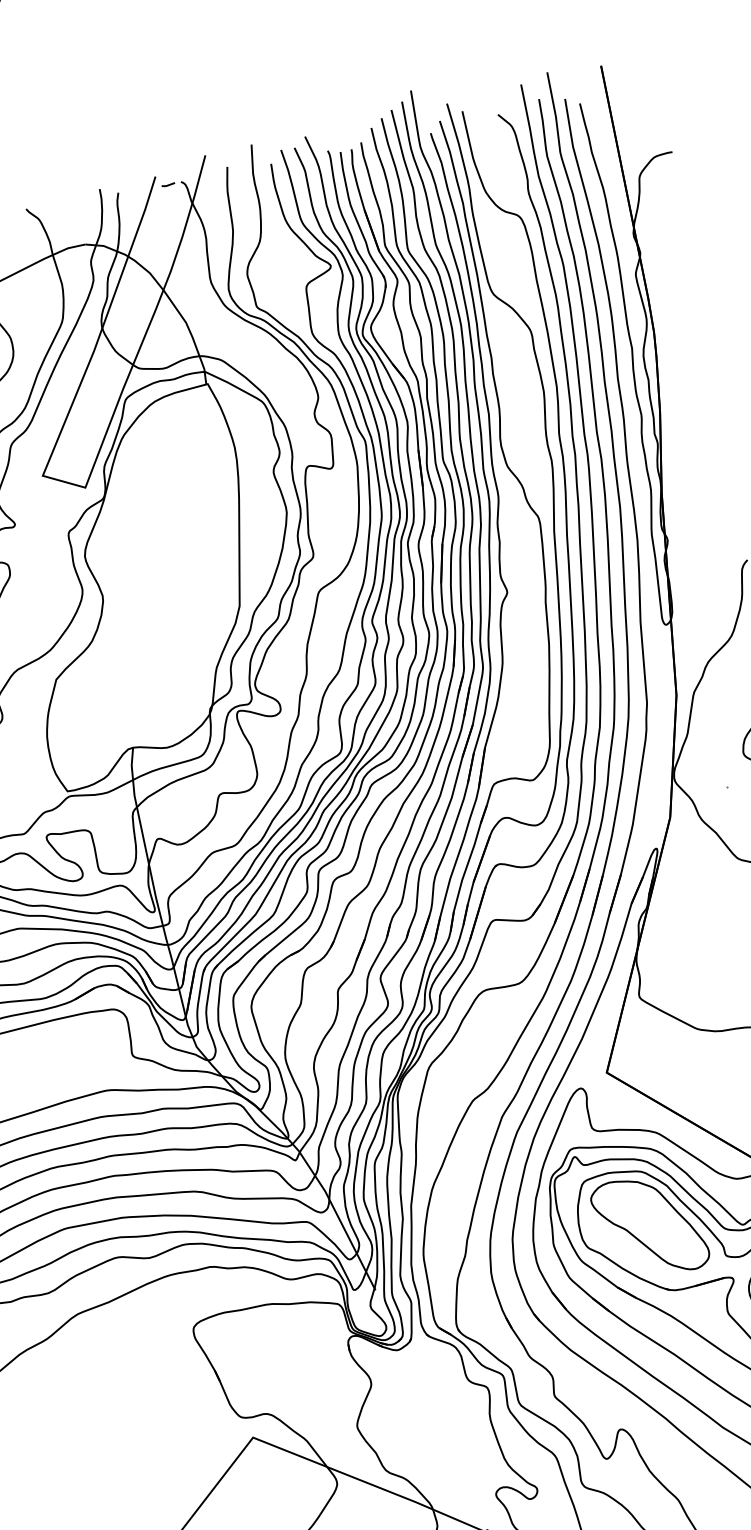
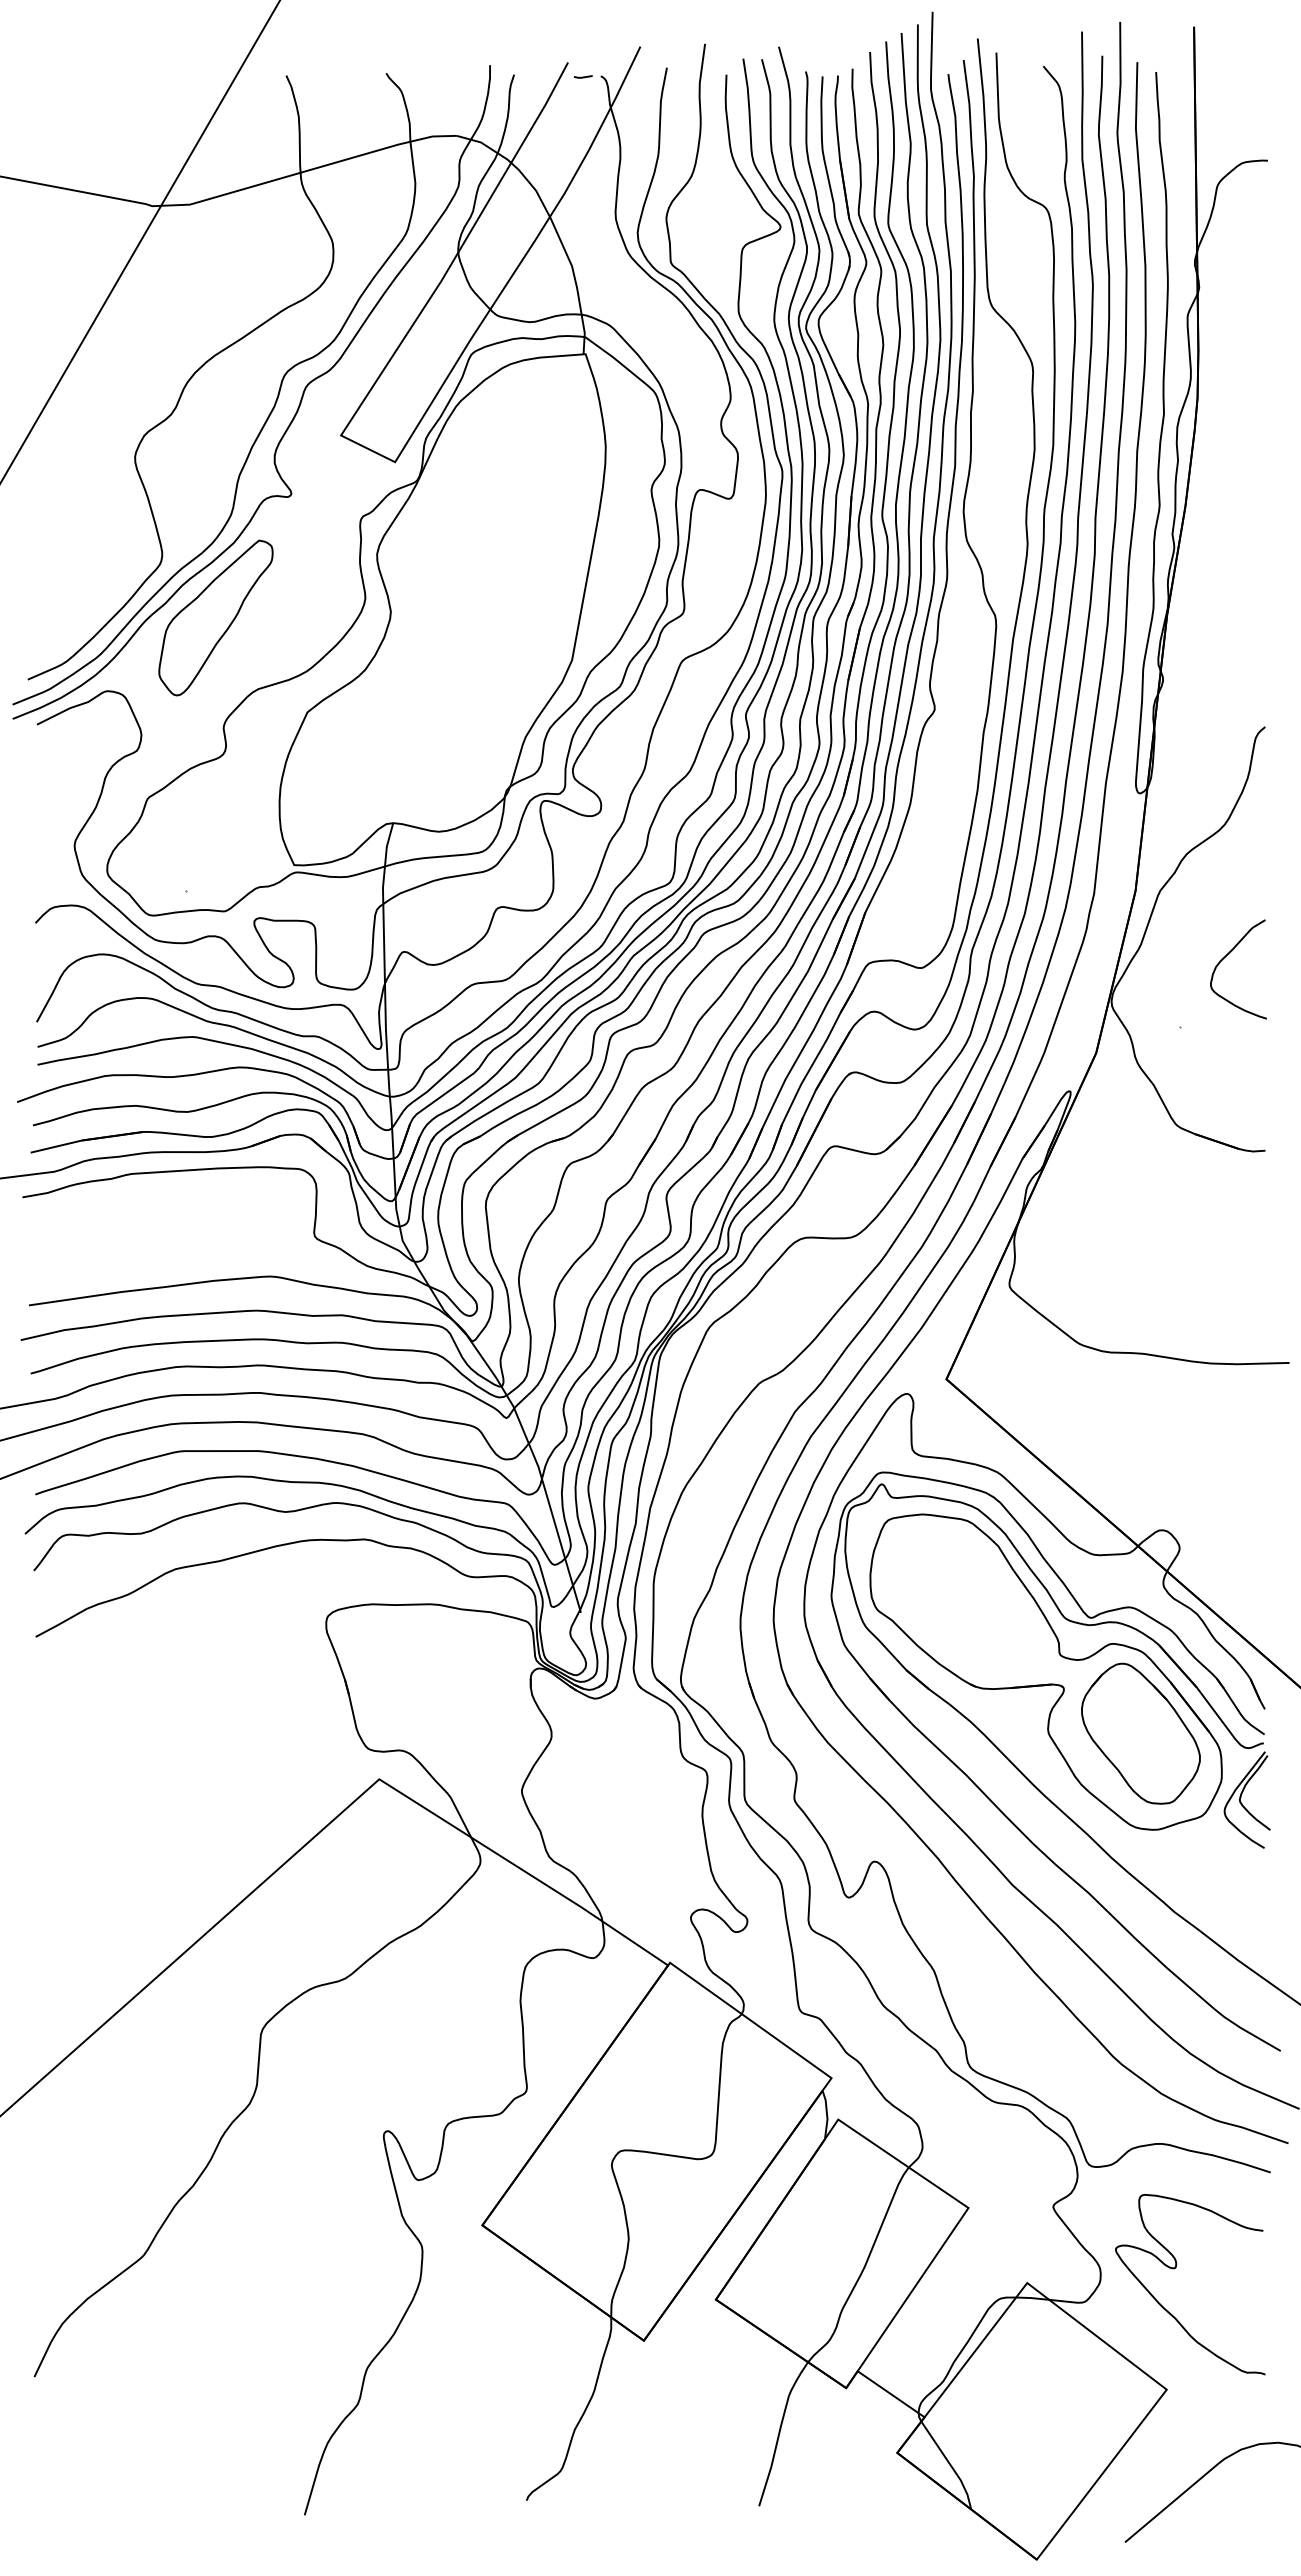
part: (649, 1225) -> (965, 1595), removed

